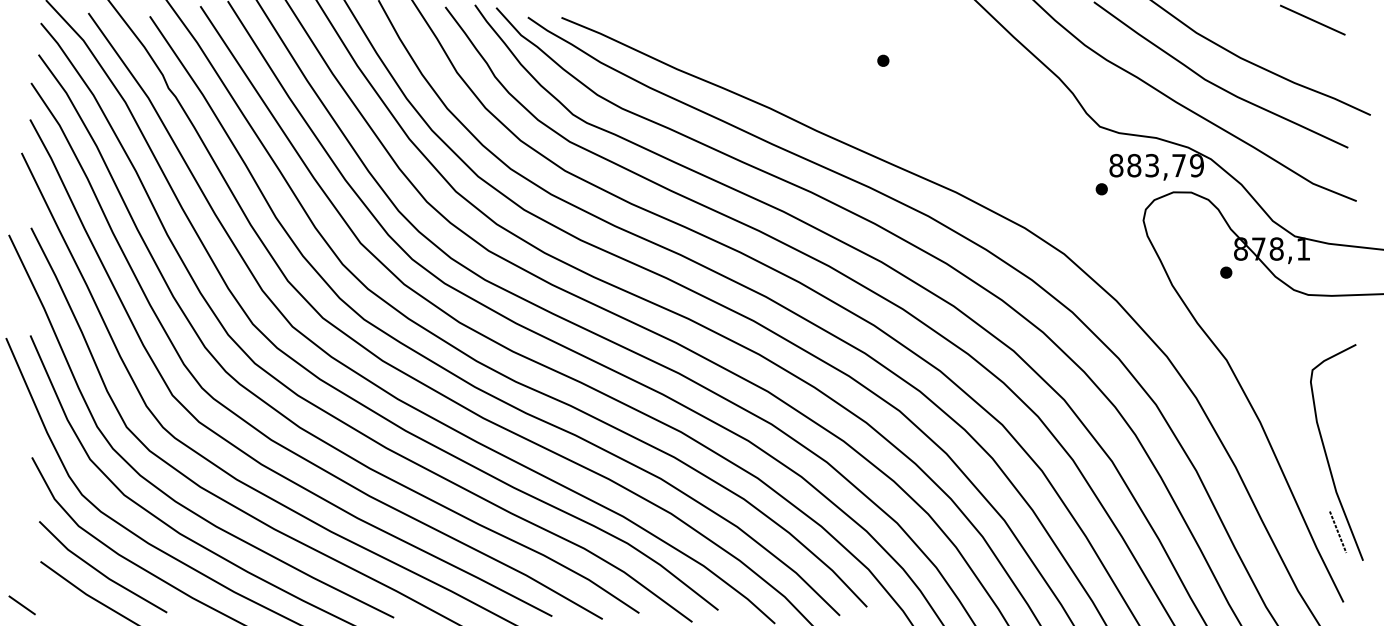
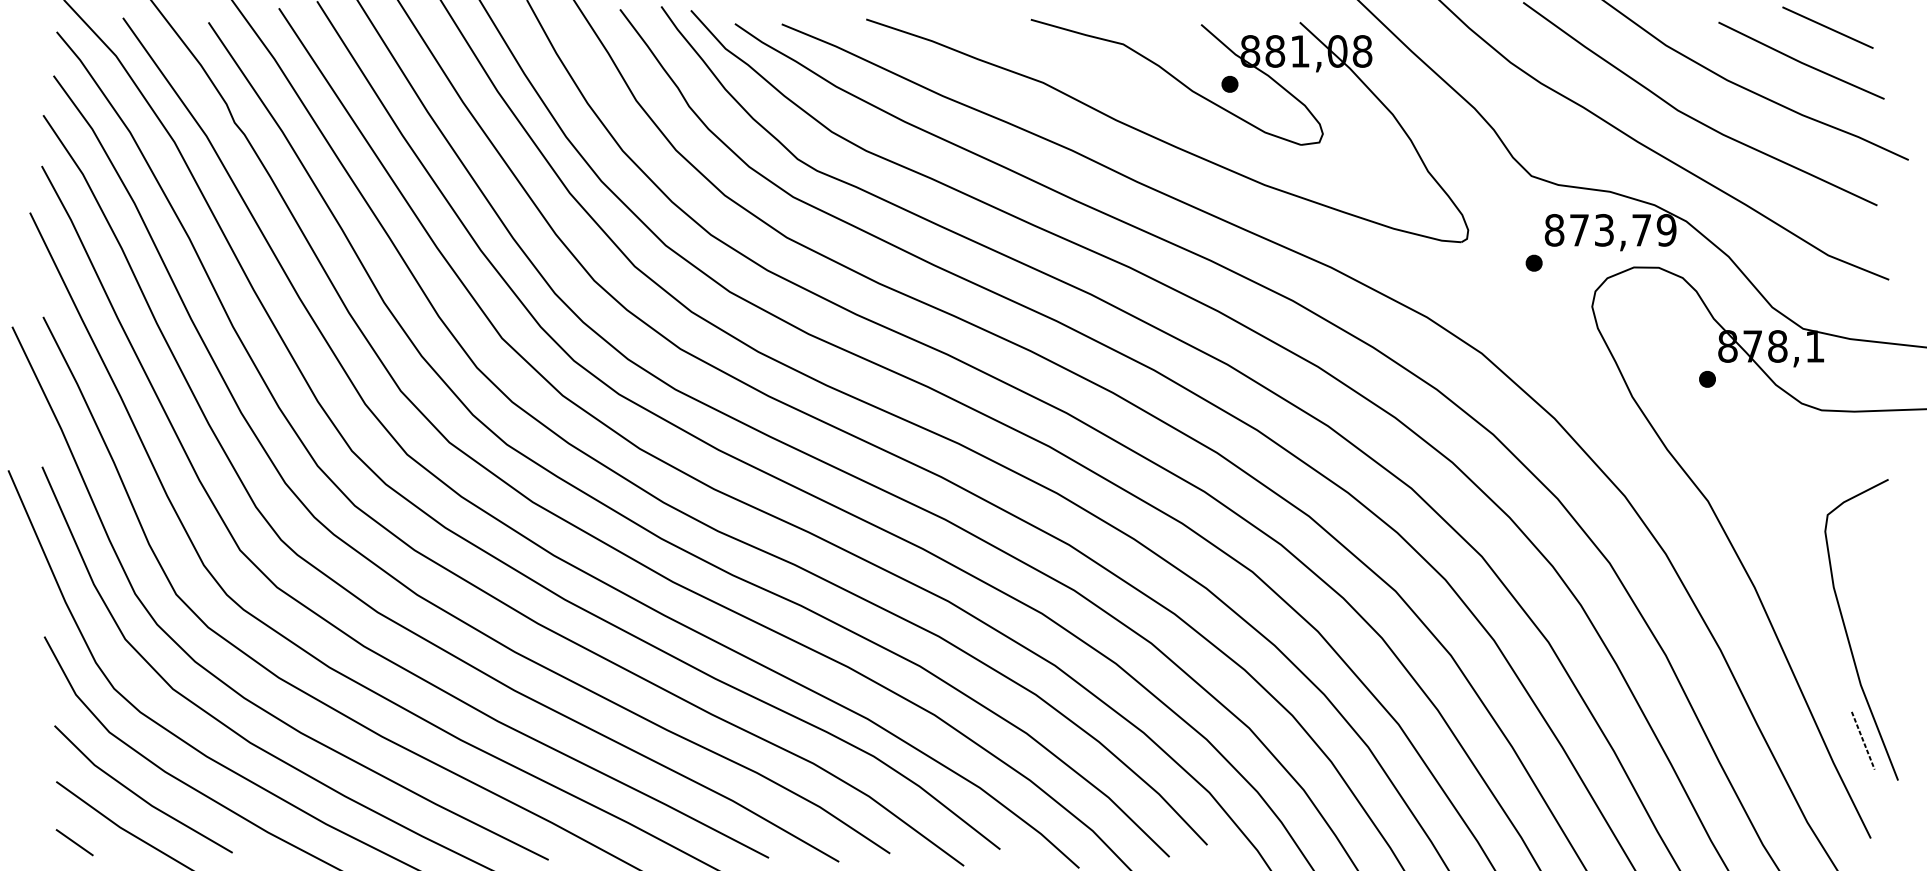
line: (1293, 44) -> (1801, 61), added
part: (836, 101) -> (1164, 140), added
text: (1134, 165) -> (1579, 230), 883,79 -> 873,79
line: (22, 605) -> (74, 842), moved

